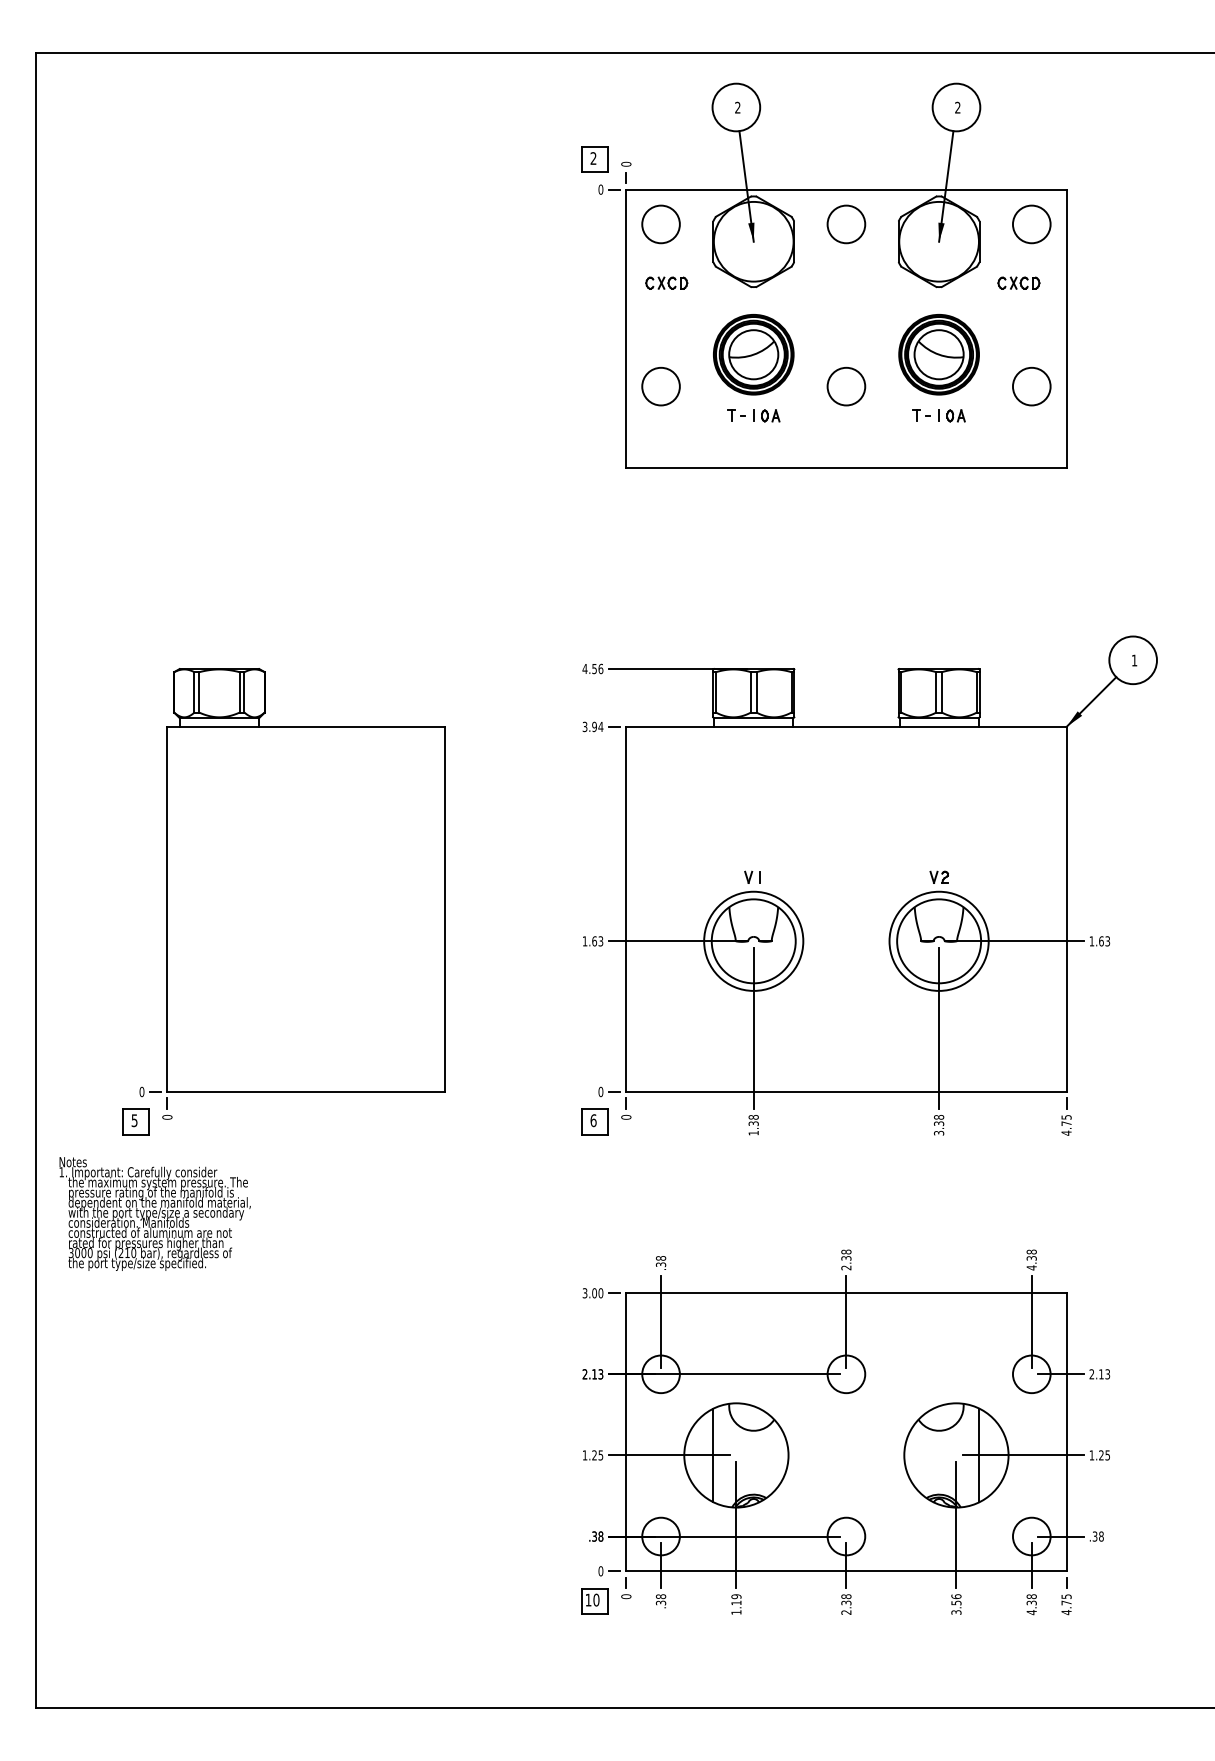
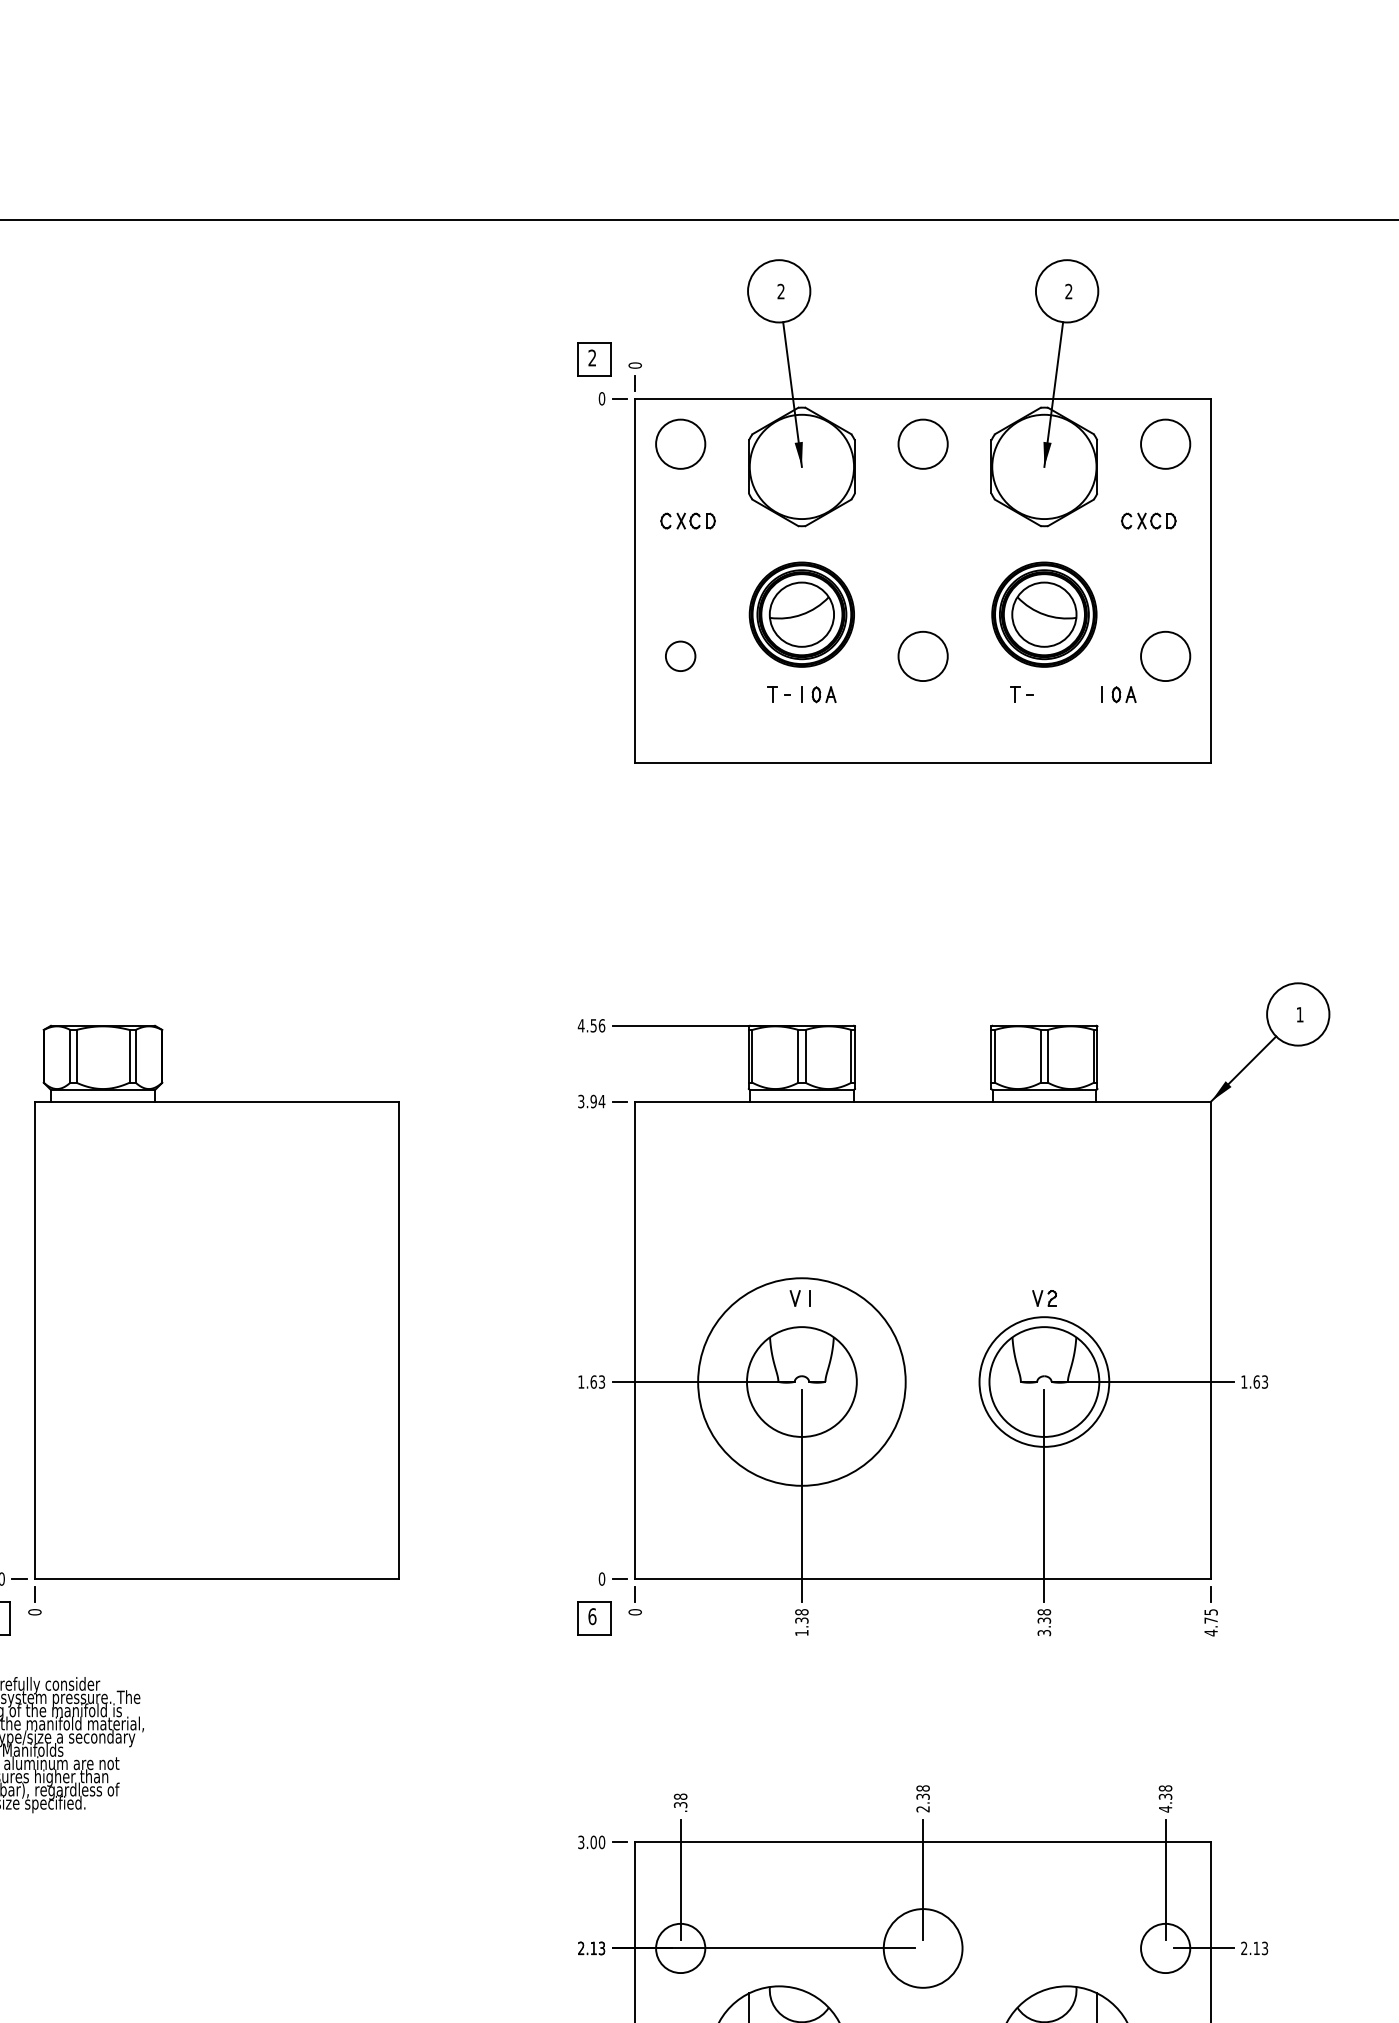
circle: (660, 386) -> (679, 656), size x0.6
part: (951, 415) -> (1118, 694), moved
circle: (753, 940) -> (801, 1380), size x1.6
circle: (846, 1374) -> (923, 1948), size x1.6

